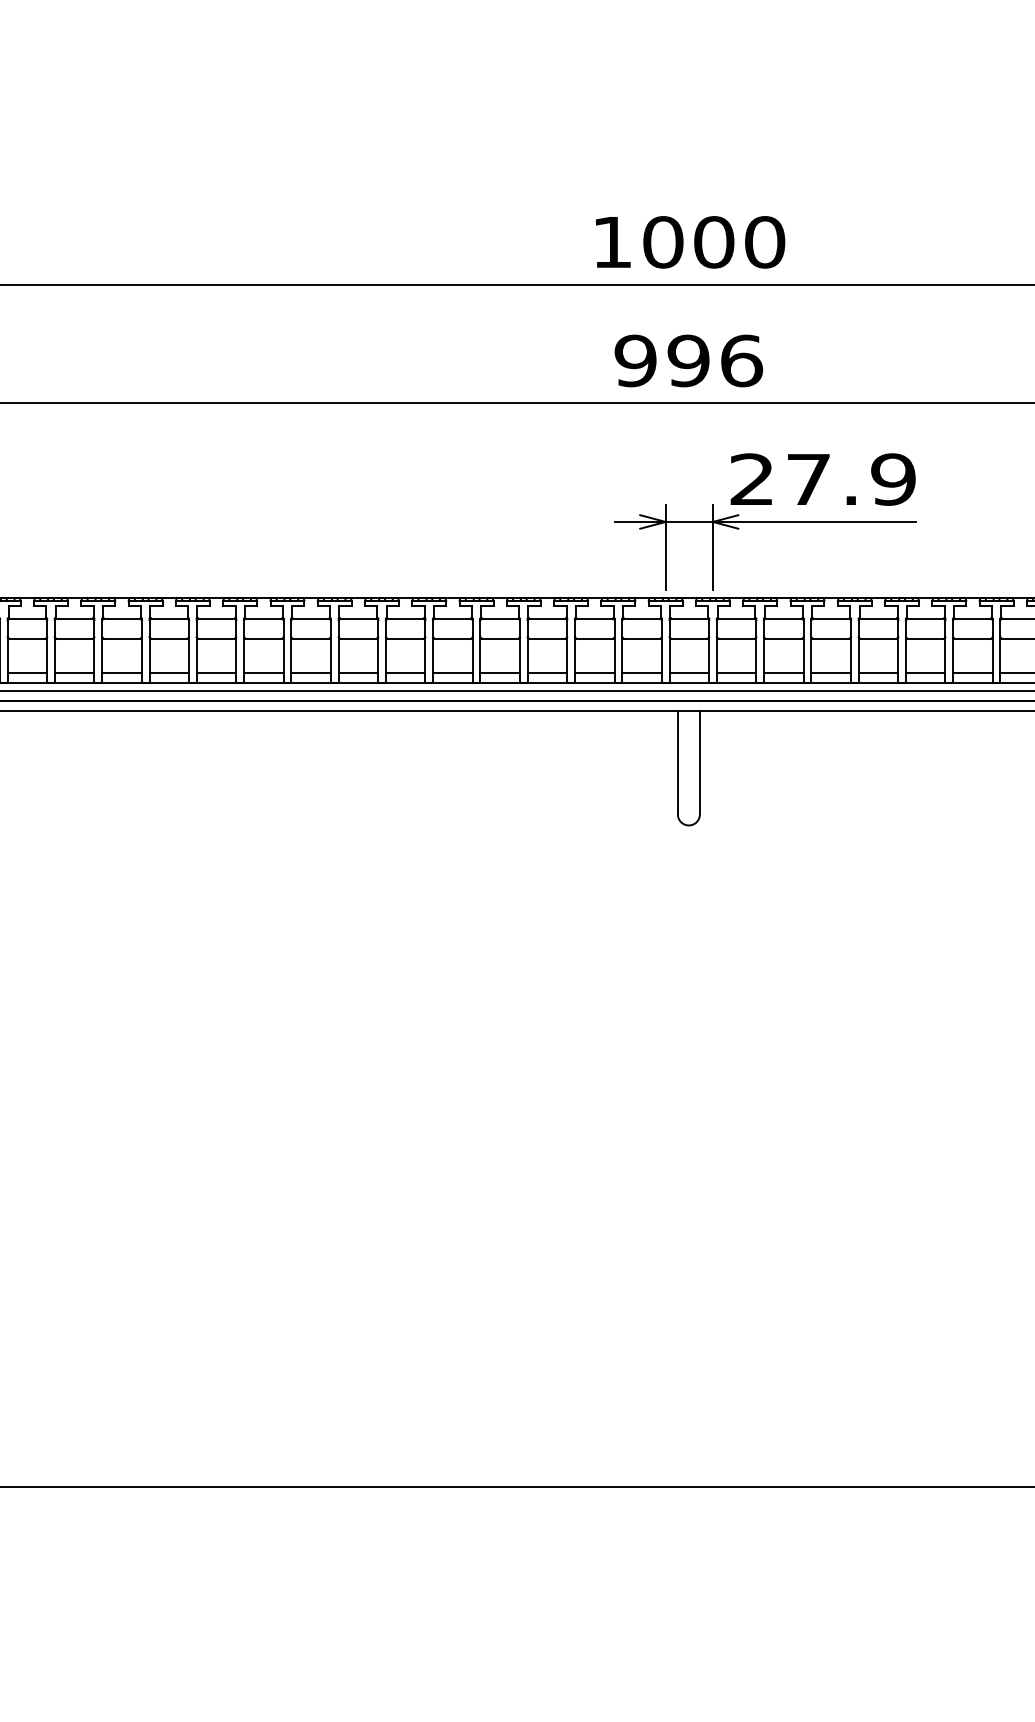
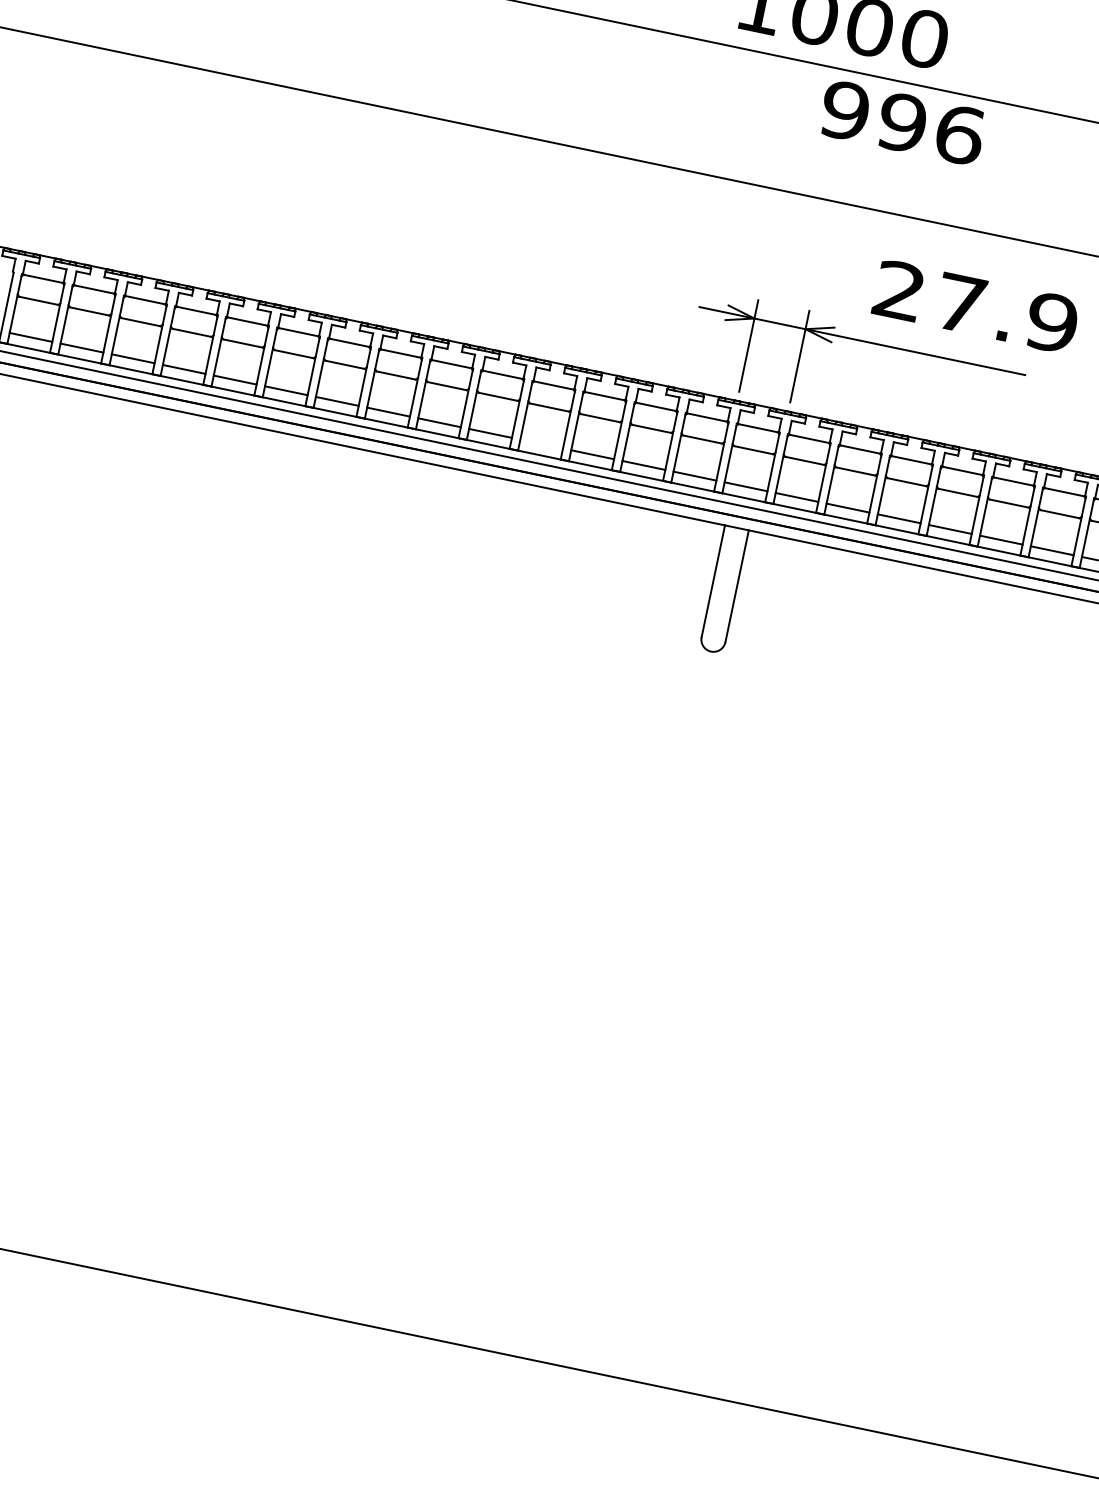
text: (688, 360) -> (902, 122), moved
text: (822, 479) -> (975, 306), moved
line: (499, 672) -> (541, 443), removed

